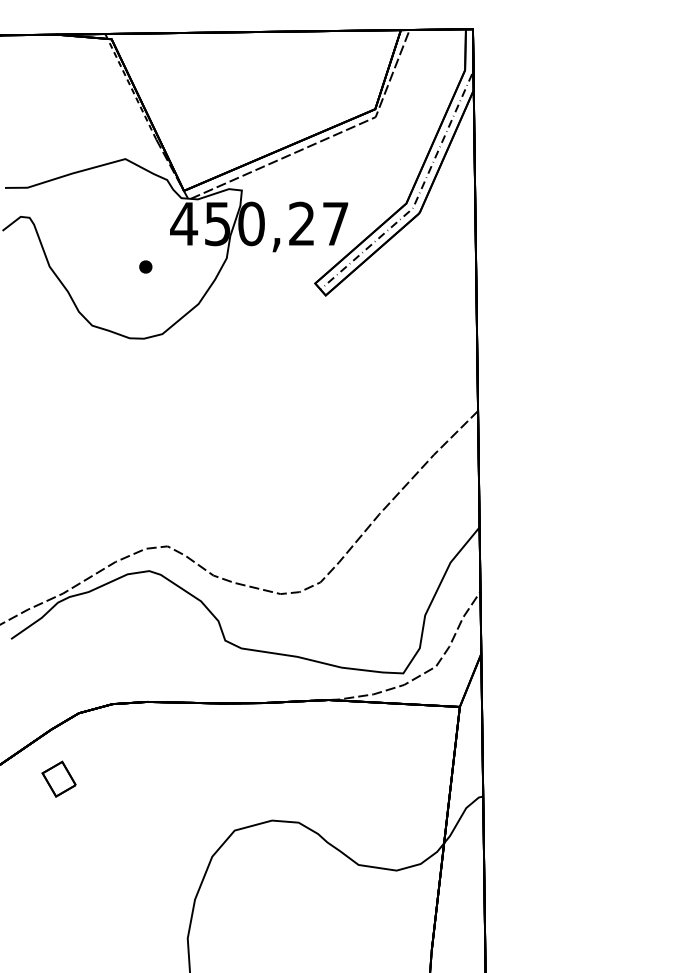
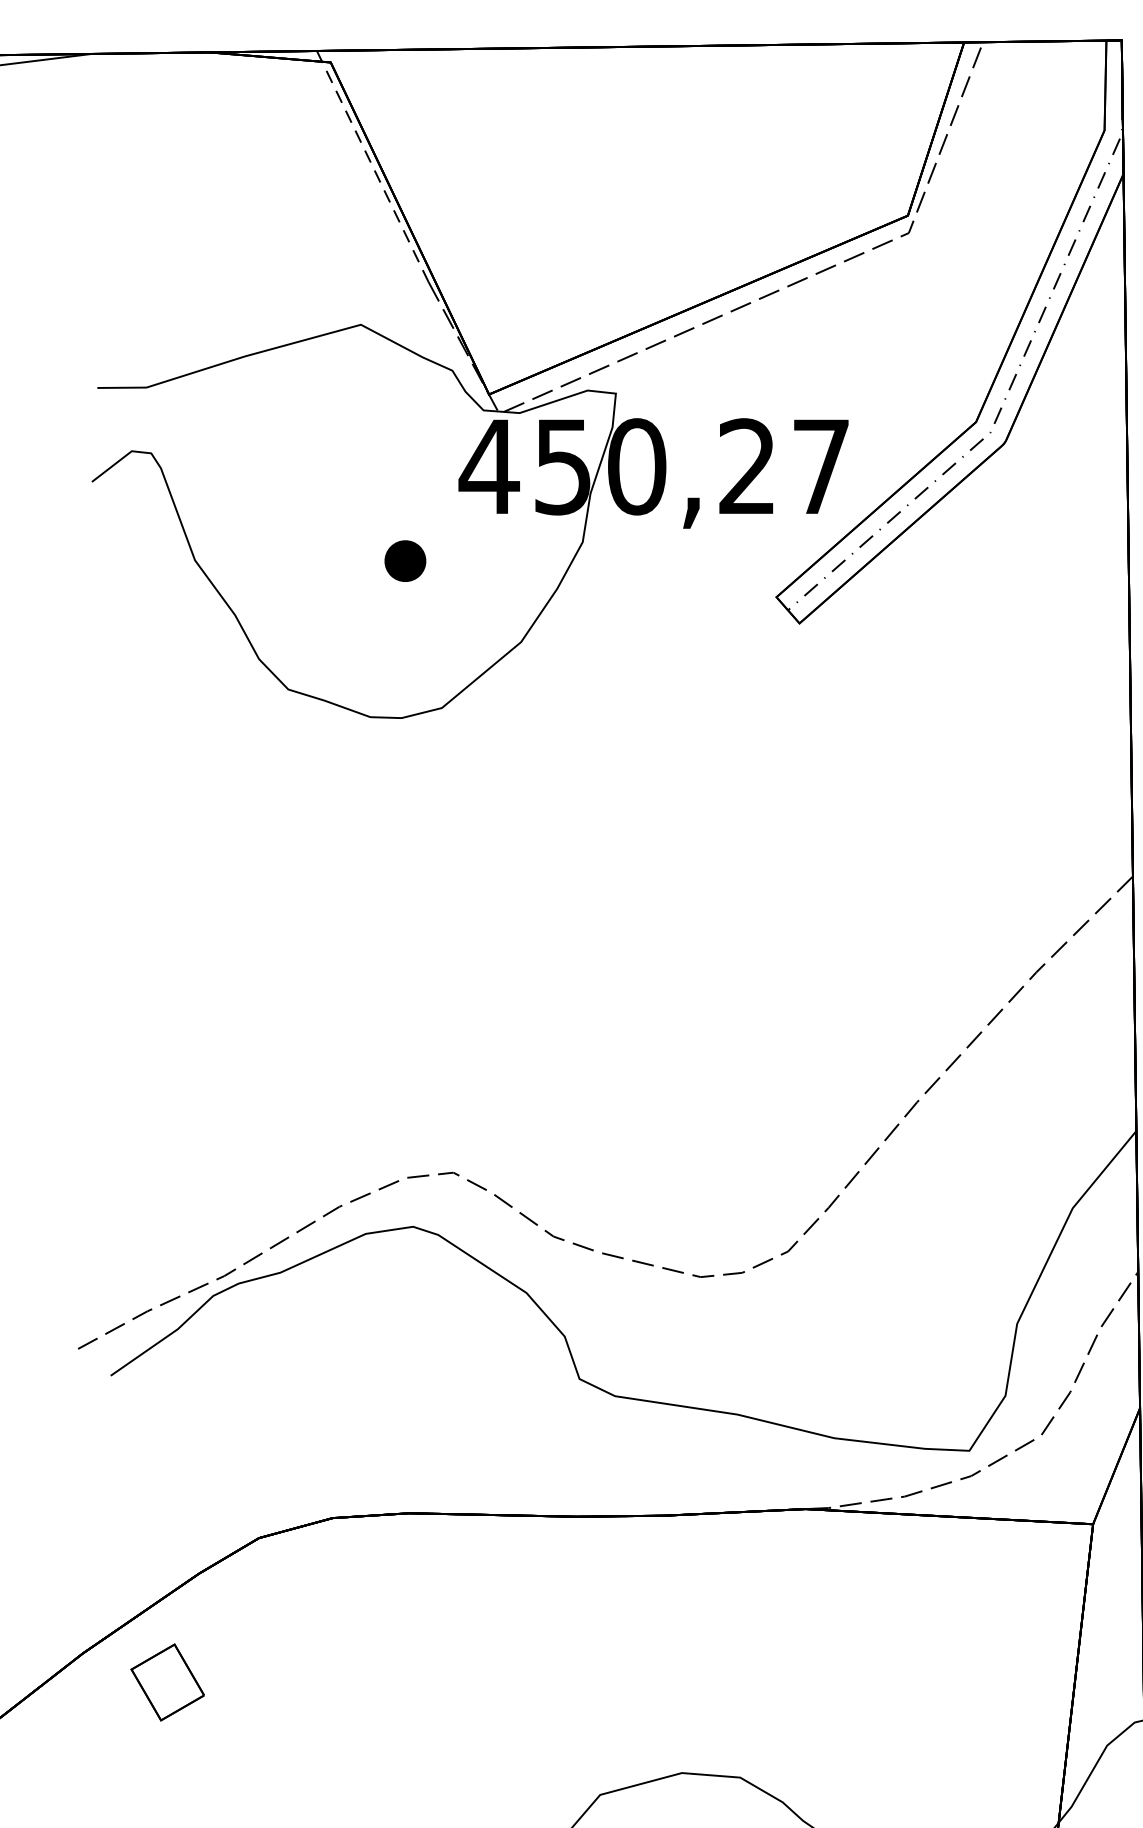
part: (145, 266) -> (404, 559), size x1.43
part: (58, 778) -> (166, 1680), moved

